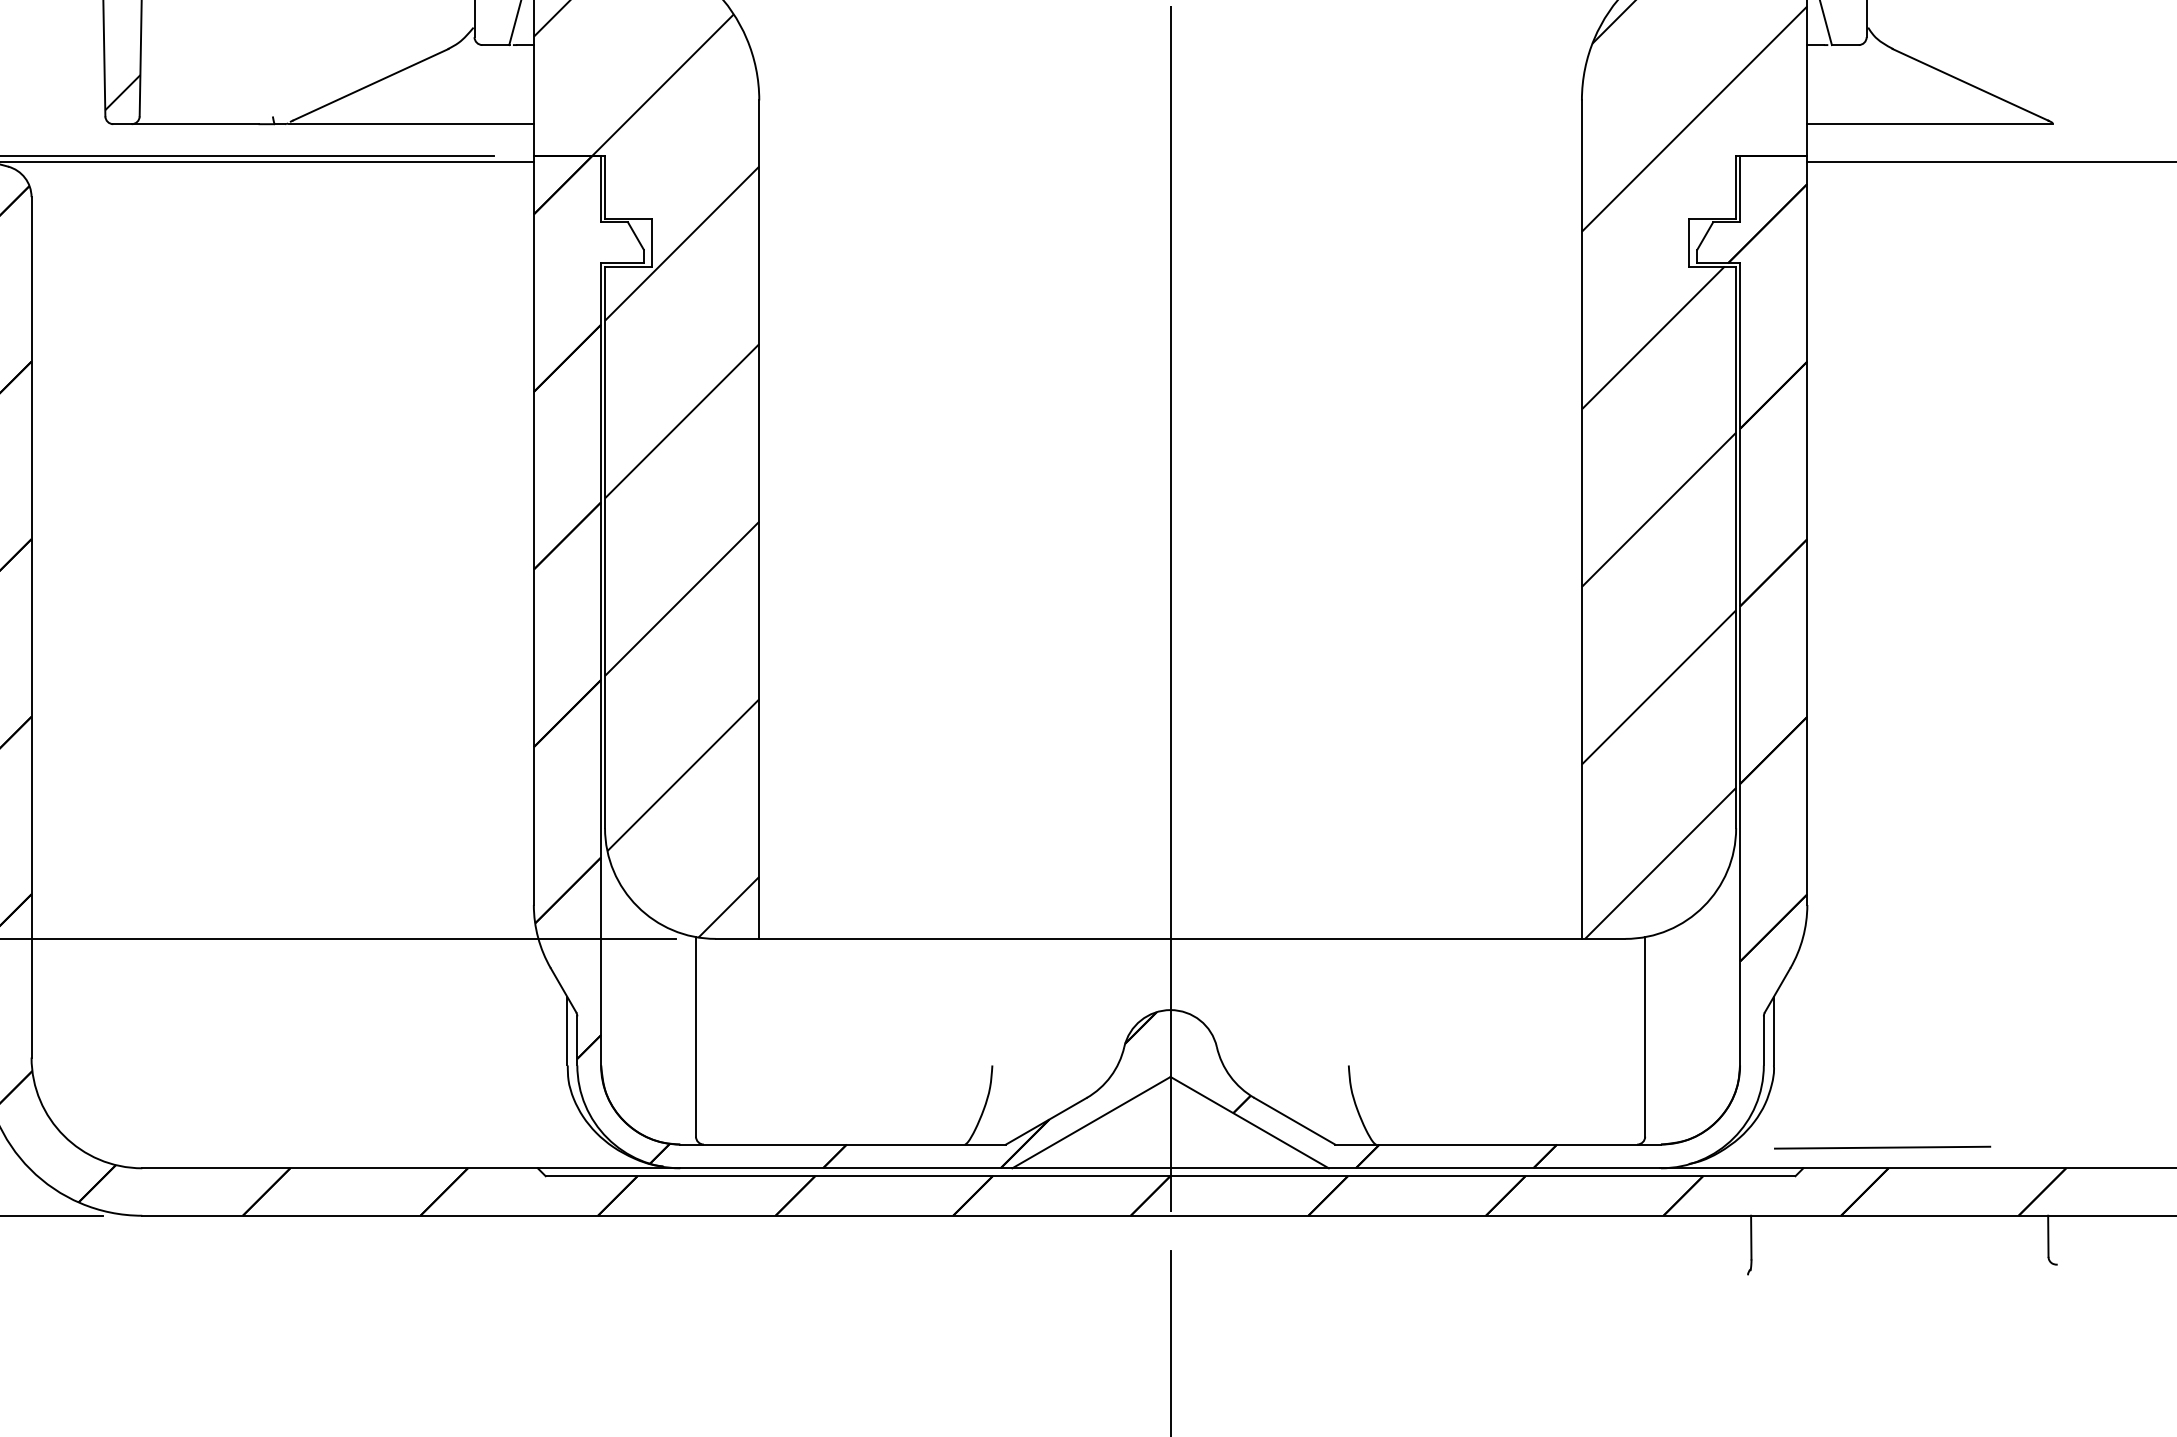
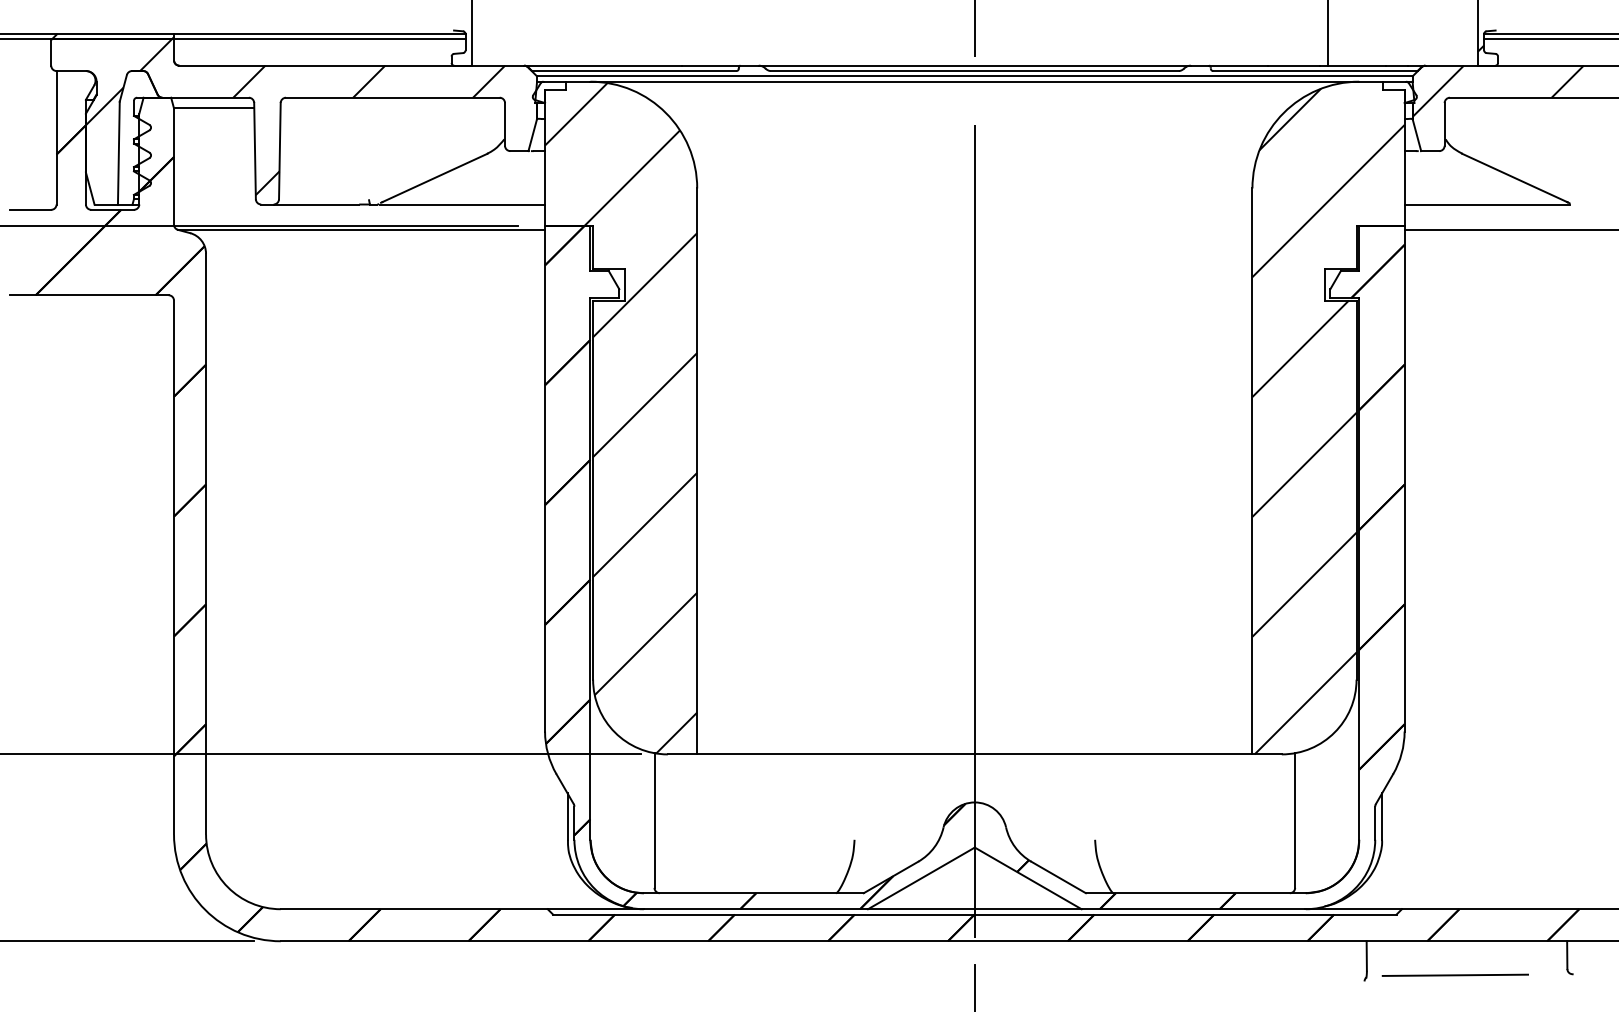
line: (1881, 1146) -> (1454, 974), moved

